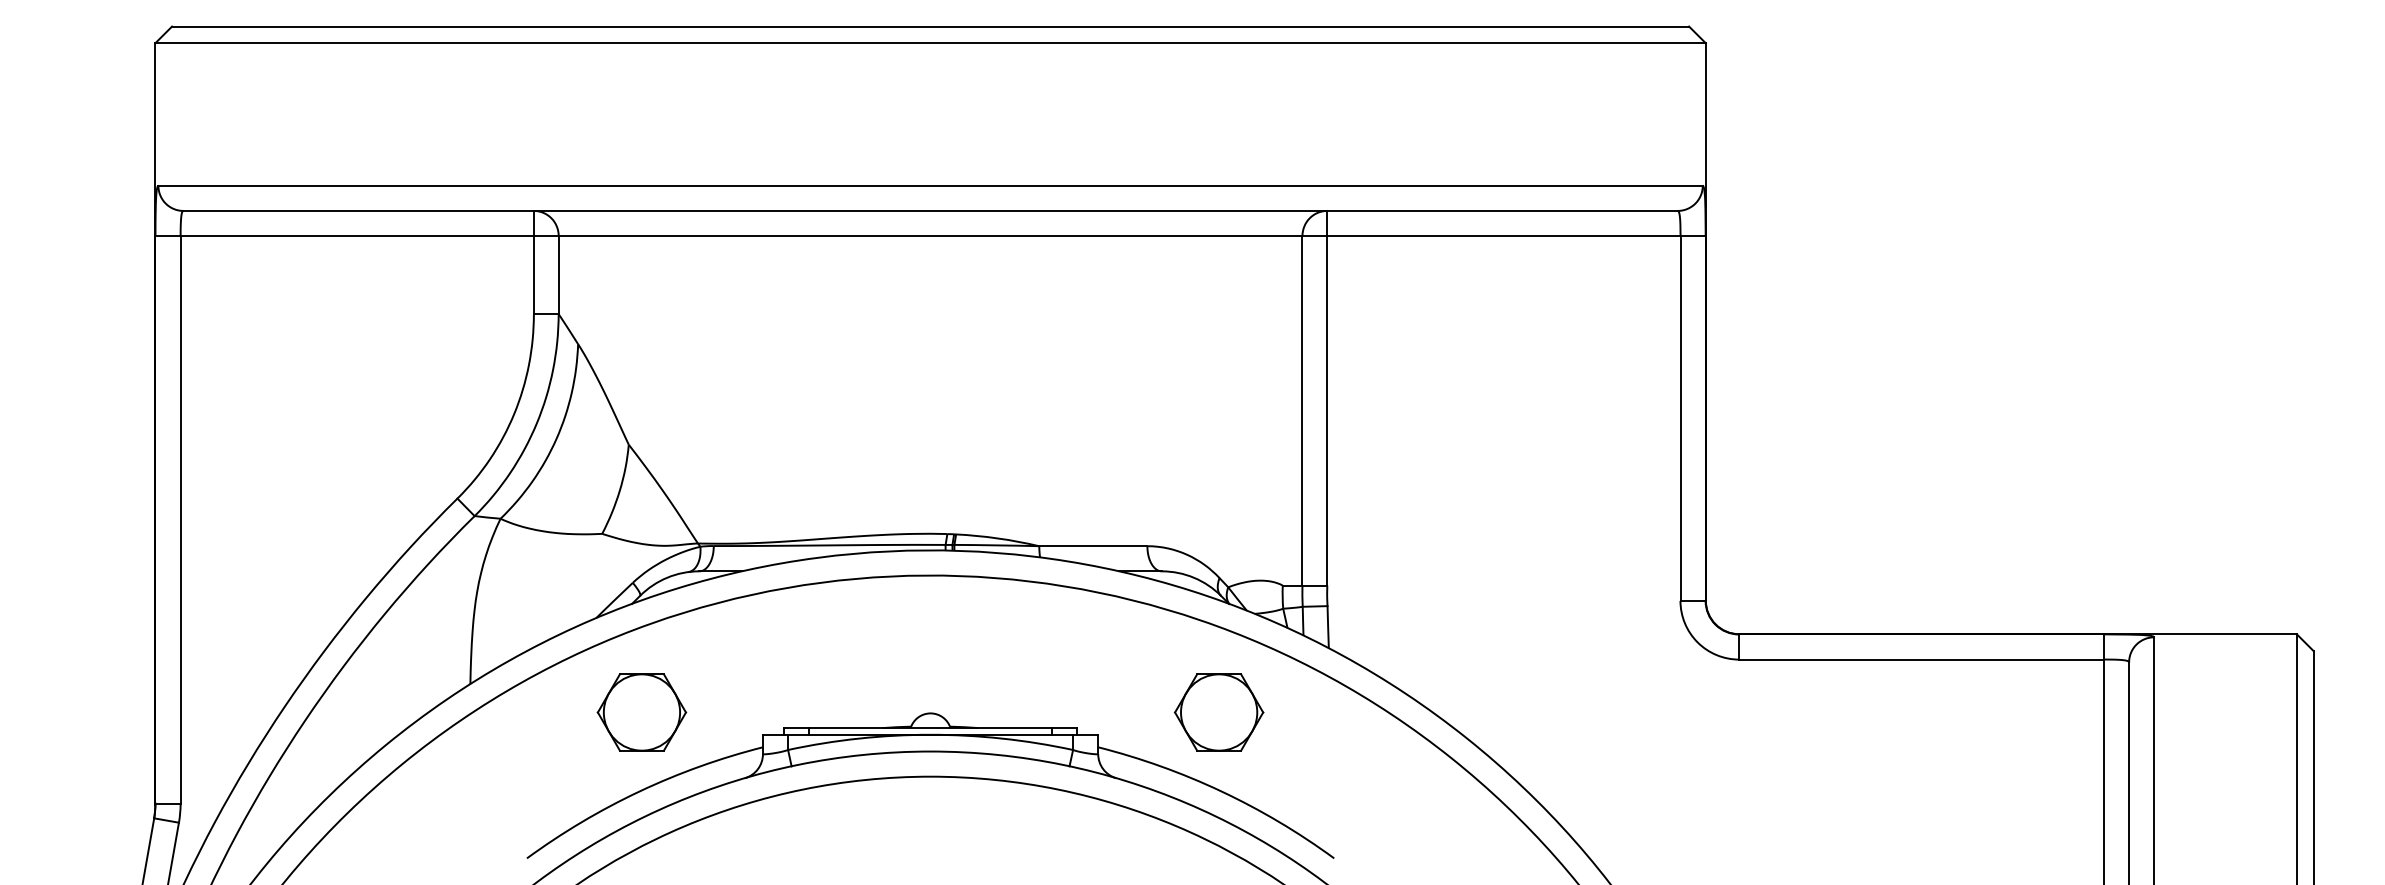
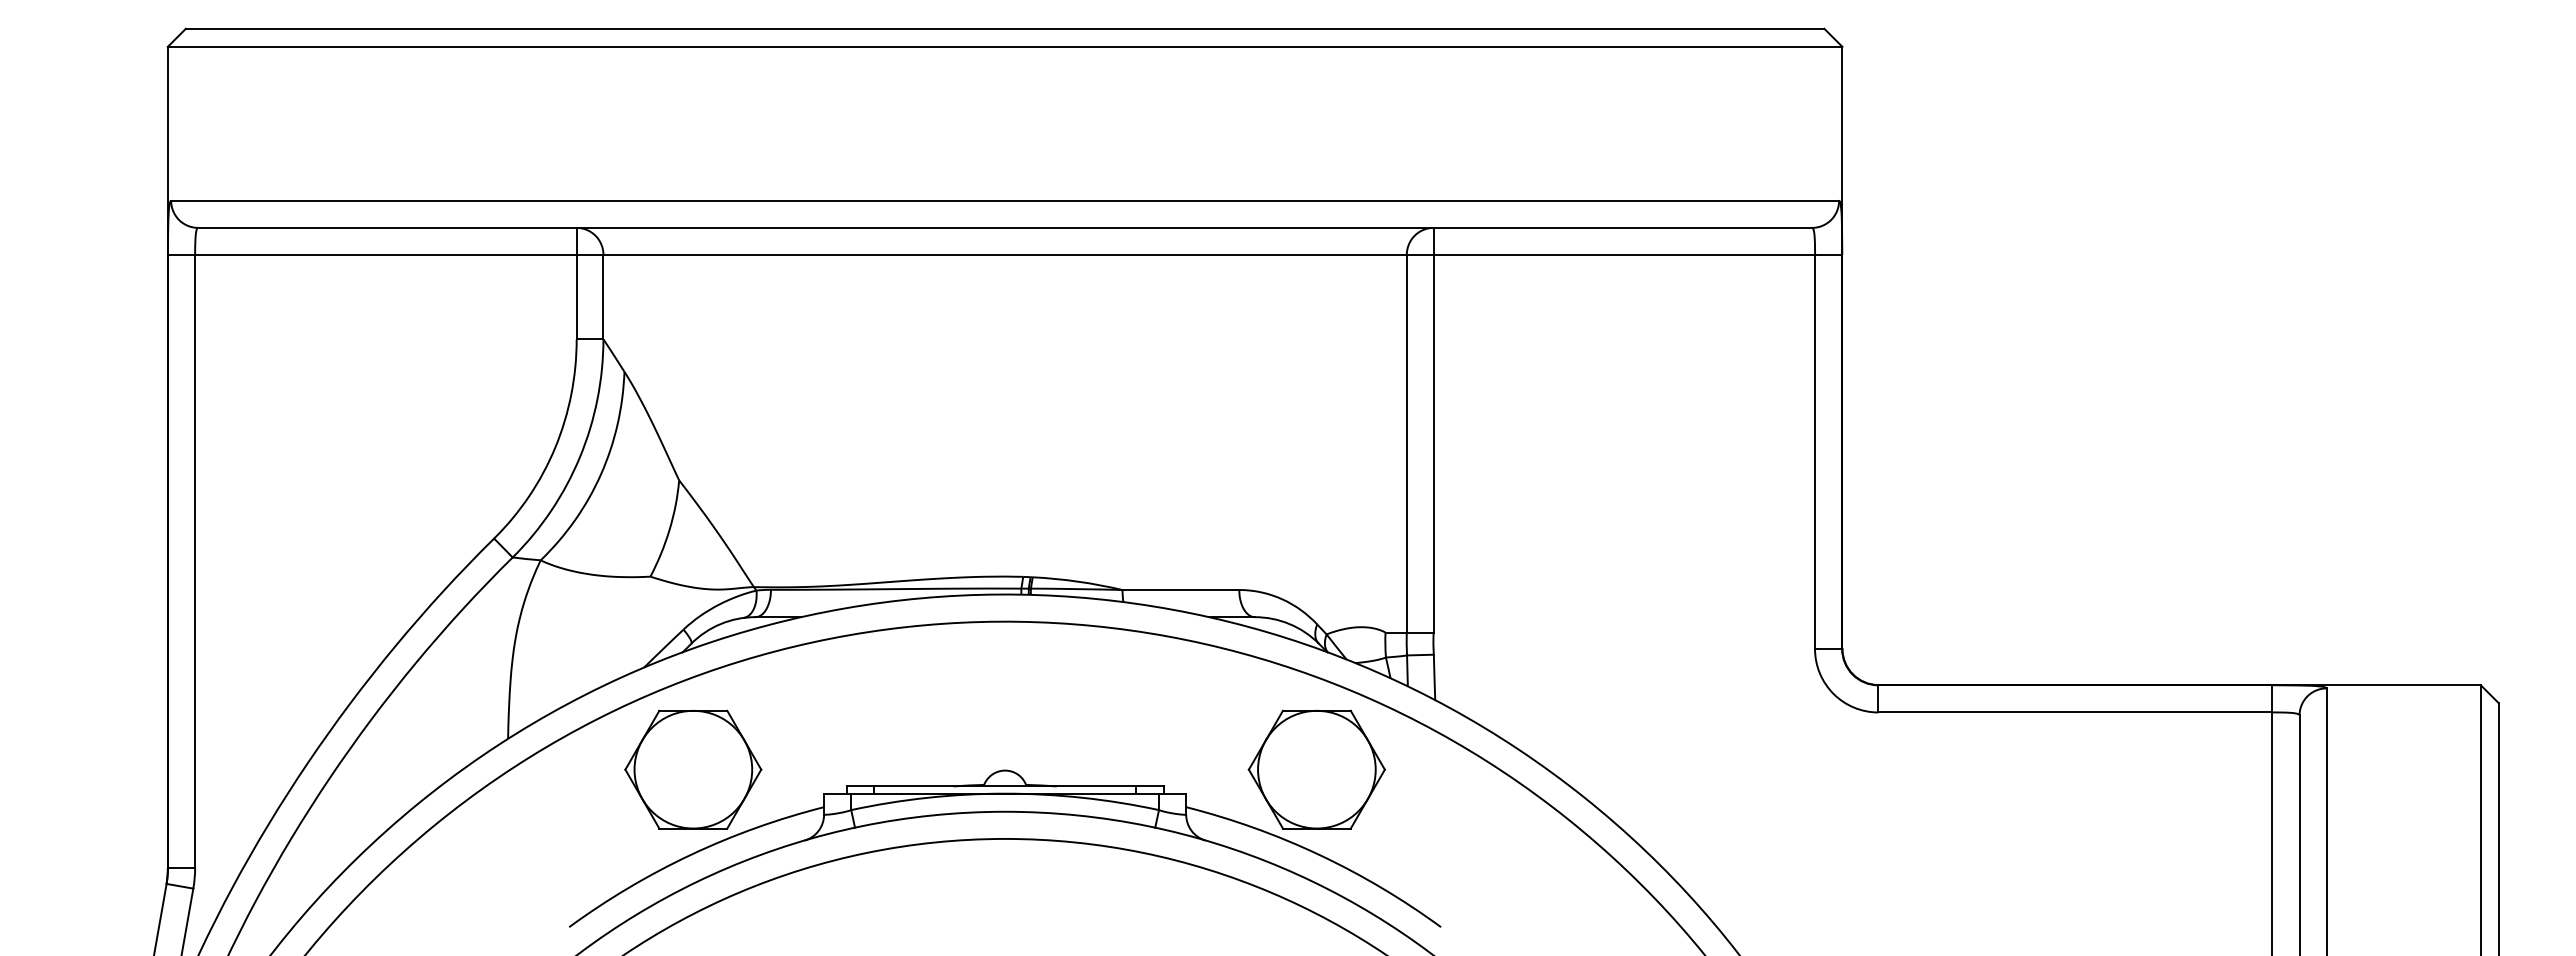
part: (642, 712) -> (693, 769), size x1.43
part: (1218, 712) -> (1316, 769), size x1.43

